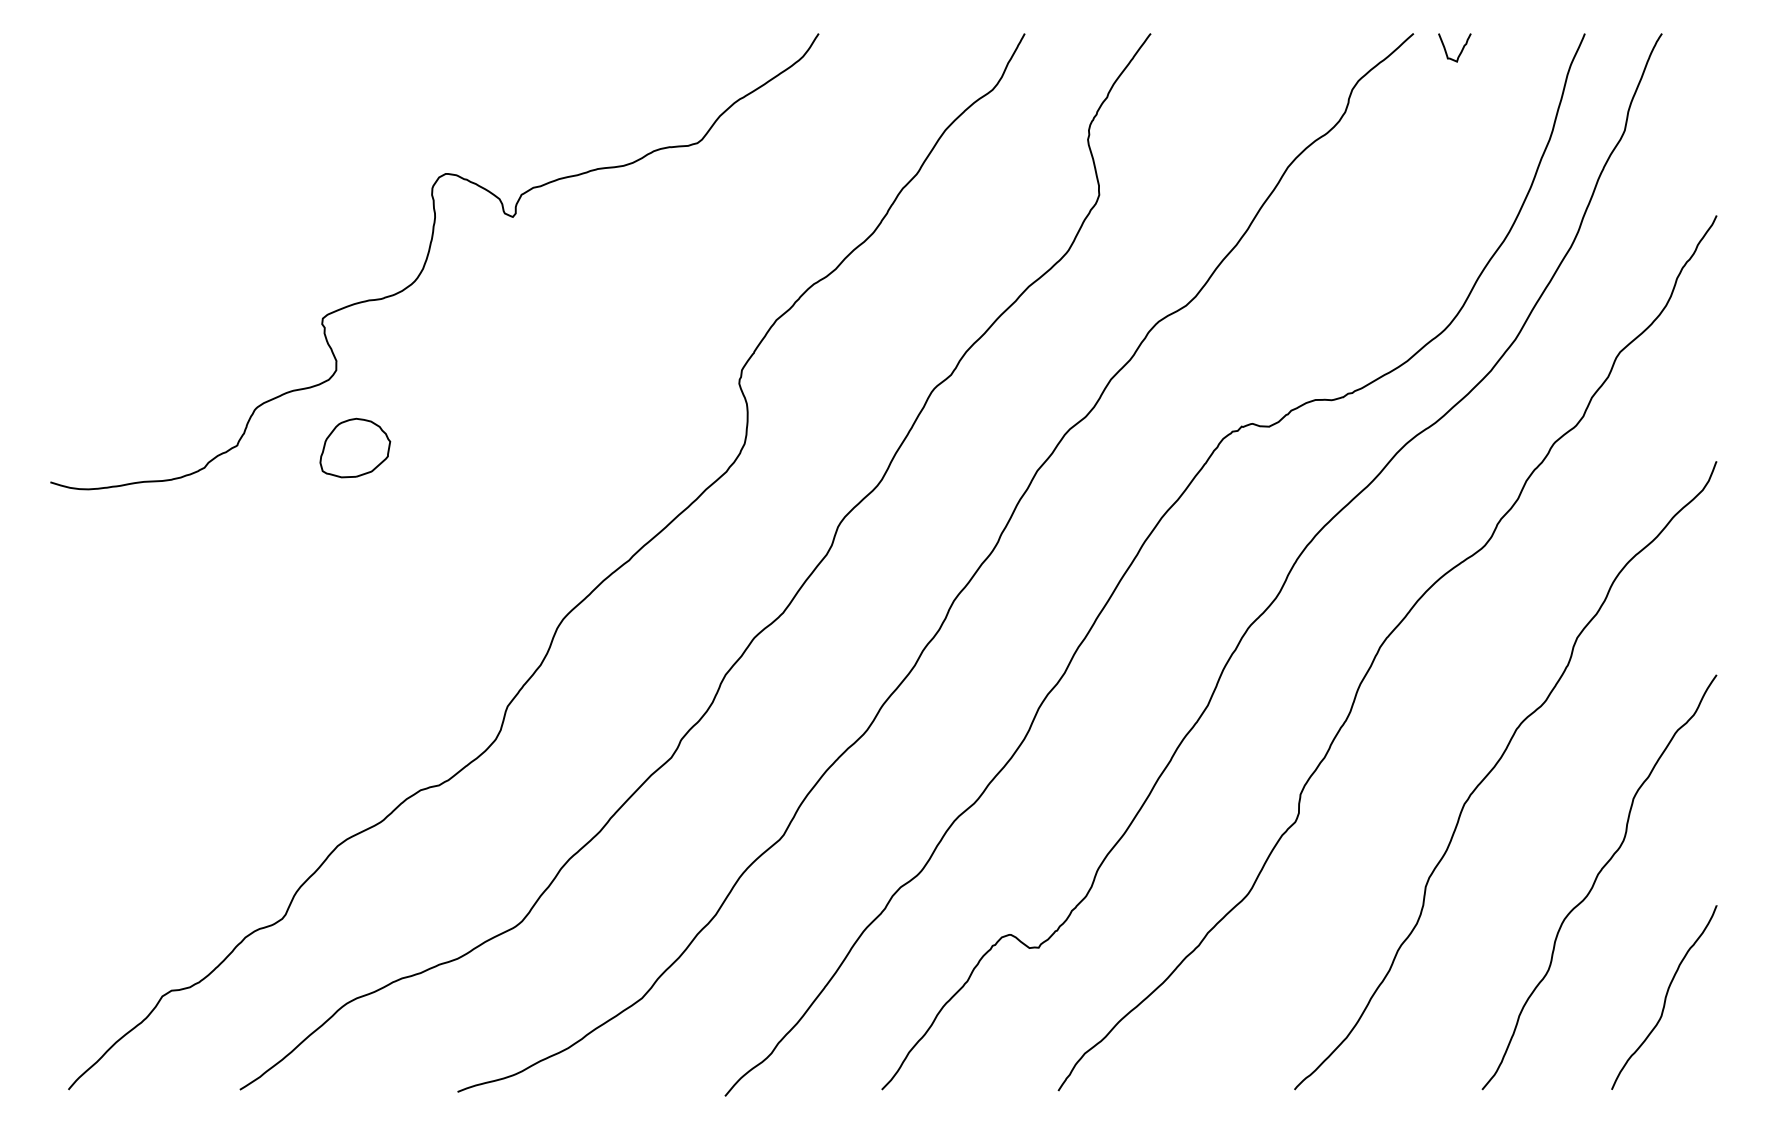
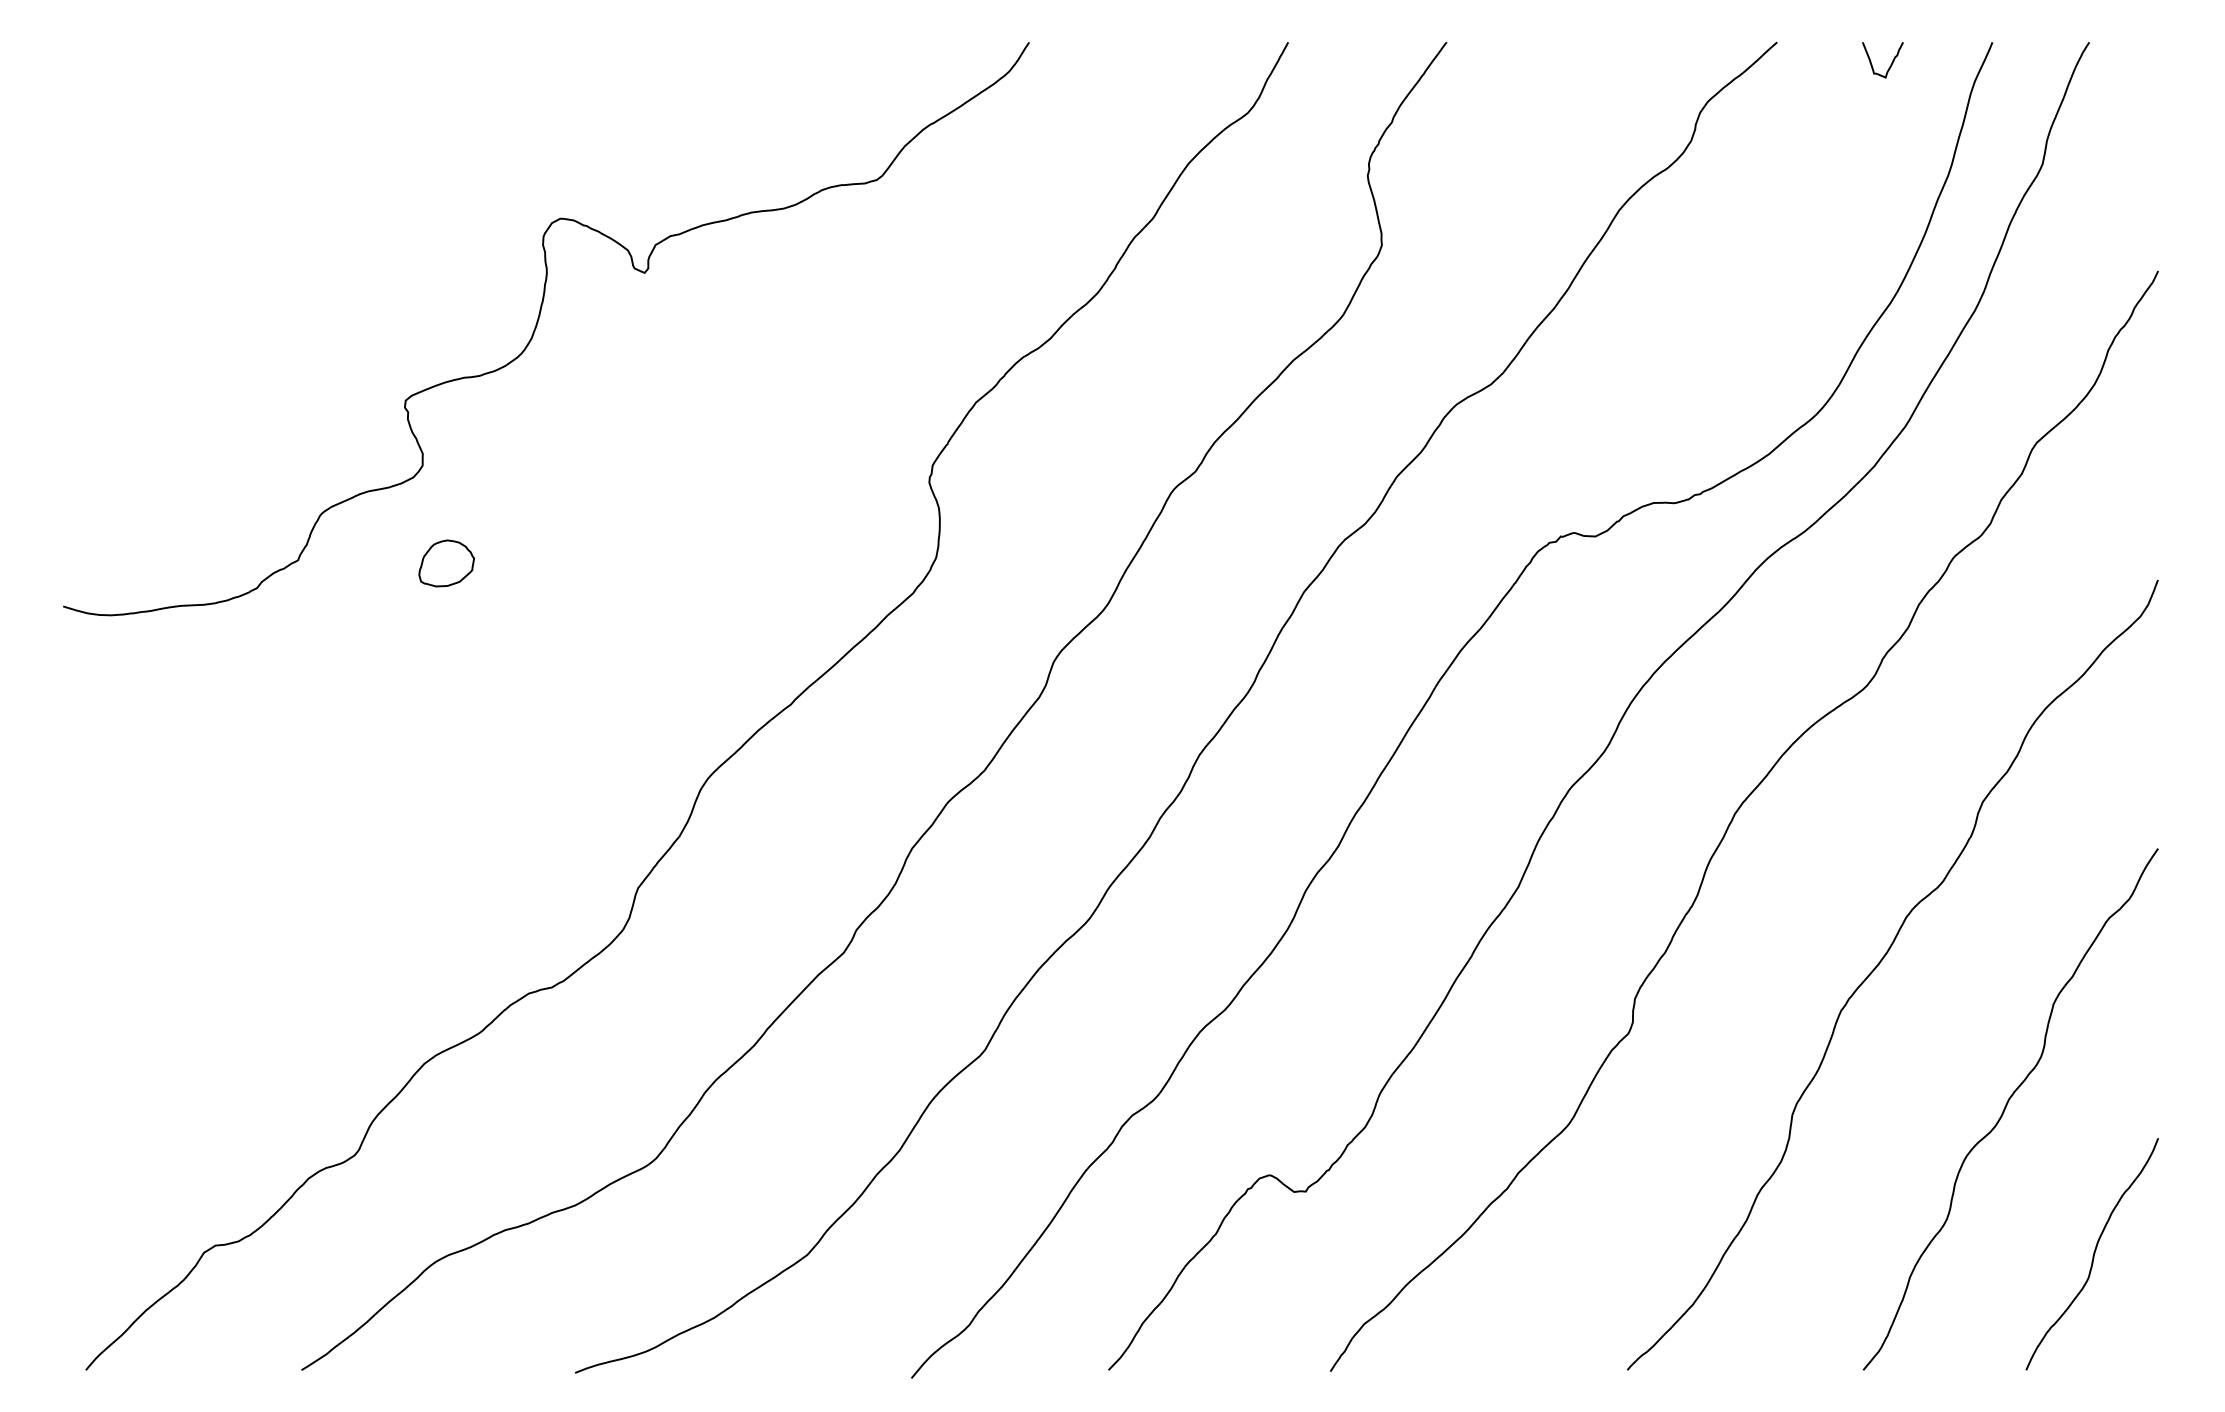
curve: (1460, 51) -> (1890, 64), moved
part: (355, 448) -> (446, 563), size x0.62

